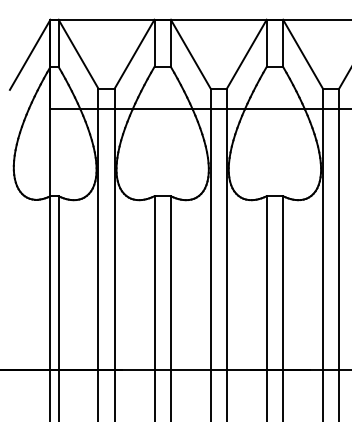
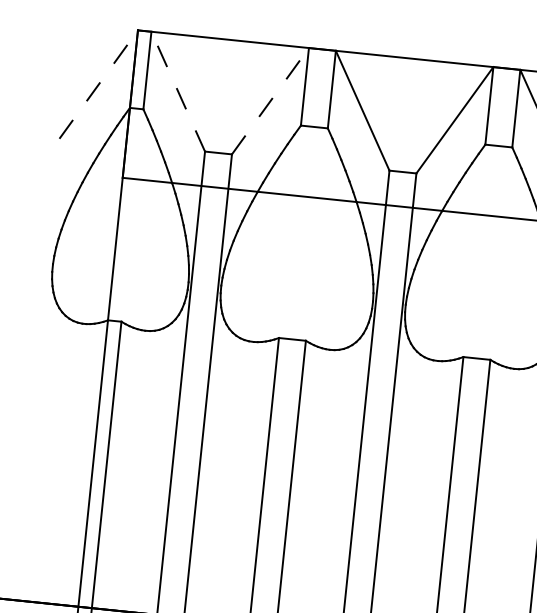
line: (30, 54) -> (99, 84), solid -> dashed
line: (78, 54) -> (178, 92), solid -> dashed
line: (134, 54) -> (270, 101), solid -> dashed

